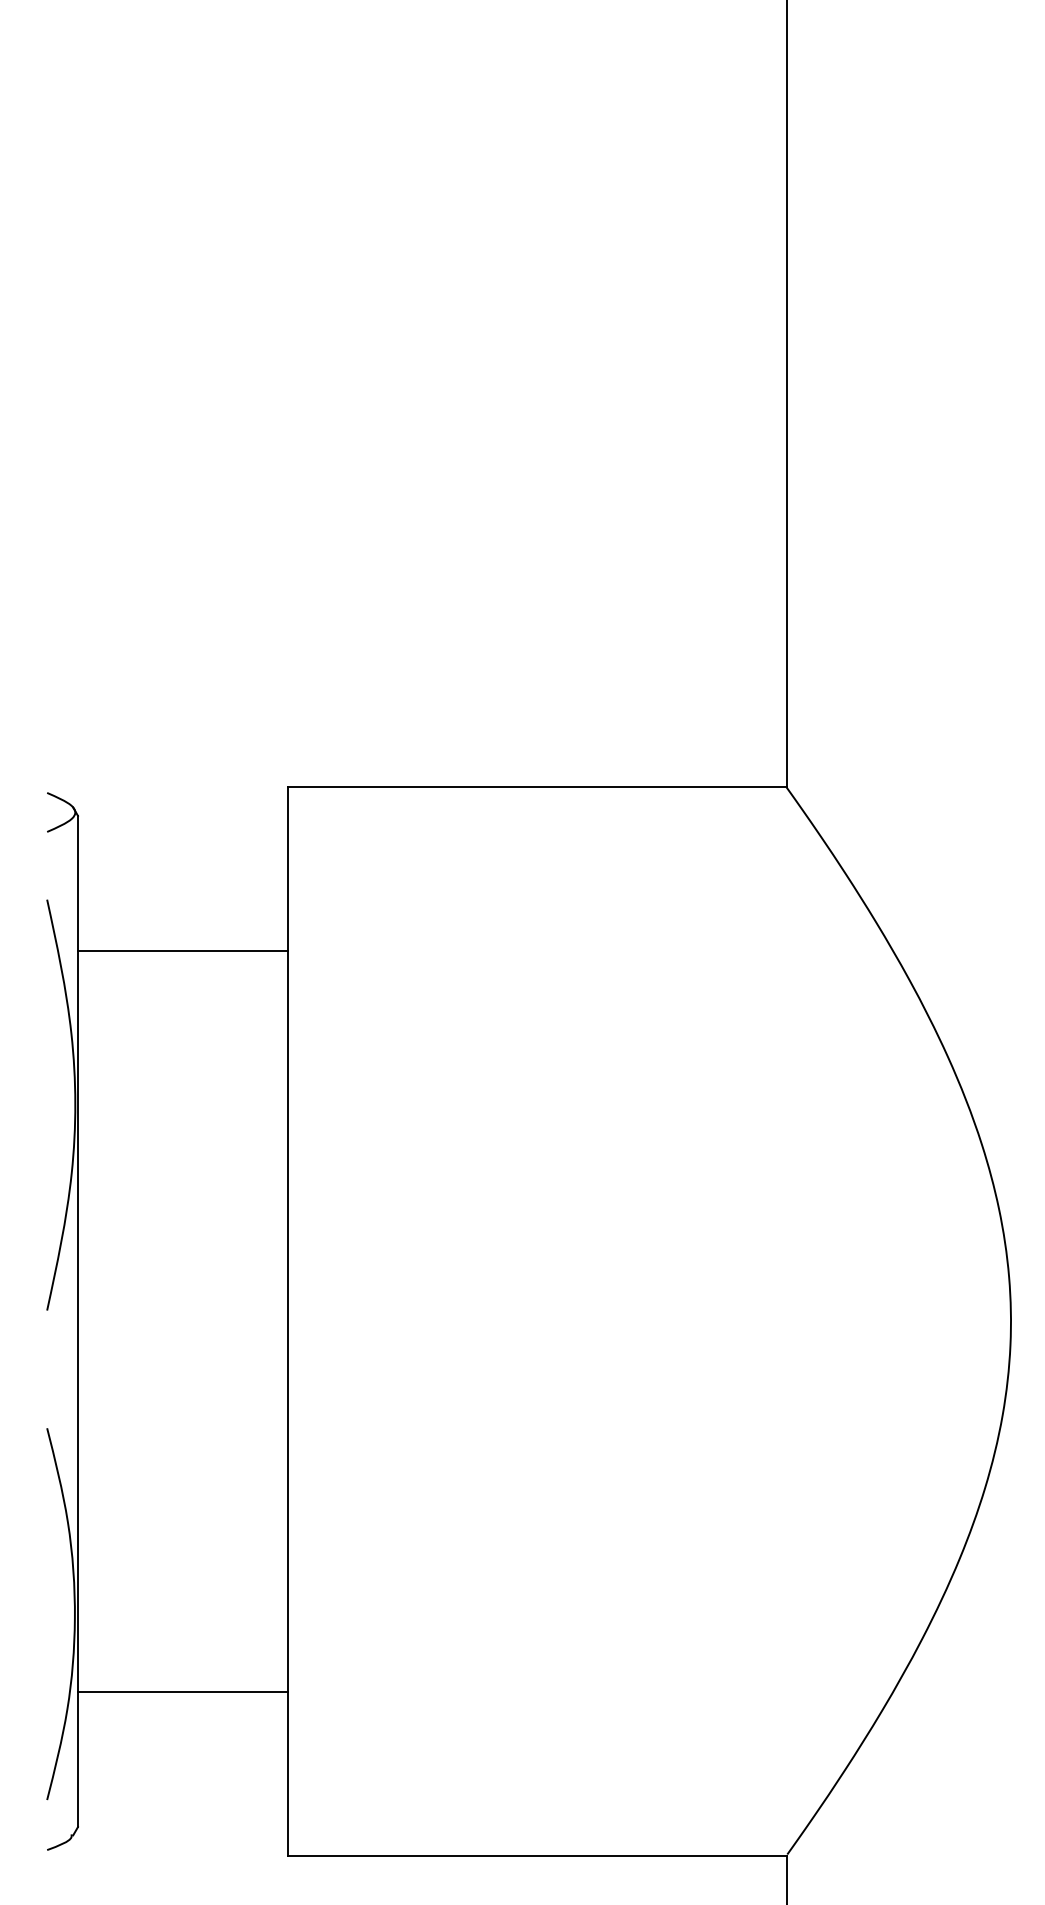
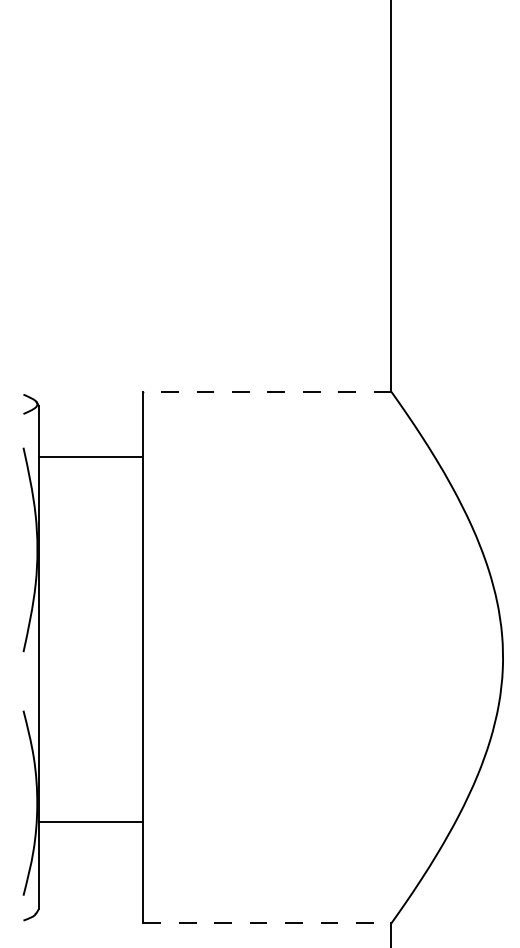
line: (535, 786) -> (266, 391), solid -> dashed
line: (181, 951) -> (90, 457), moved
line: (181, 1691) -> (90, 821), moved
line: (537, 1855) -> (267, 923), solid -> dashed

